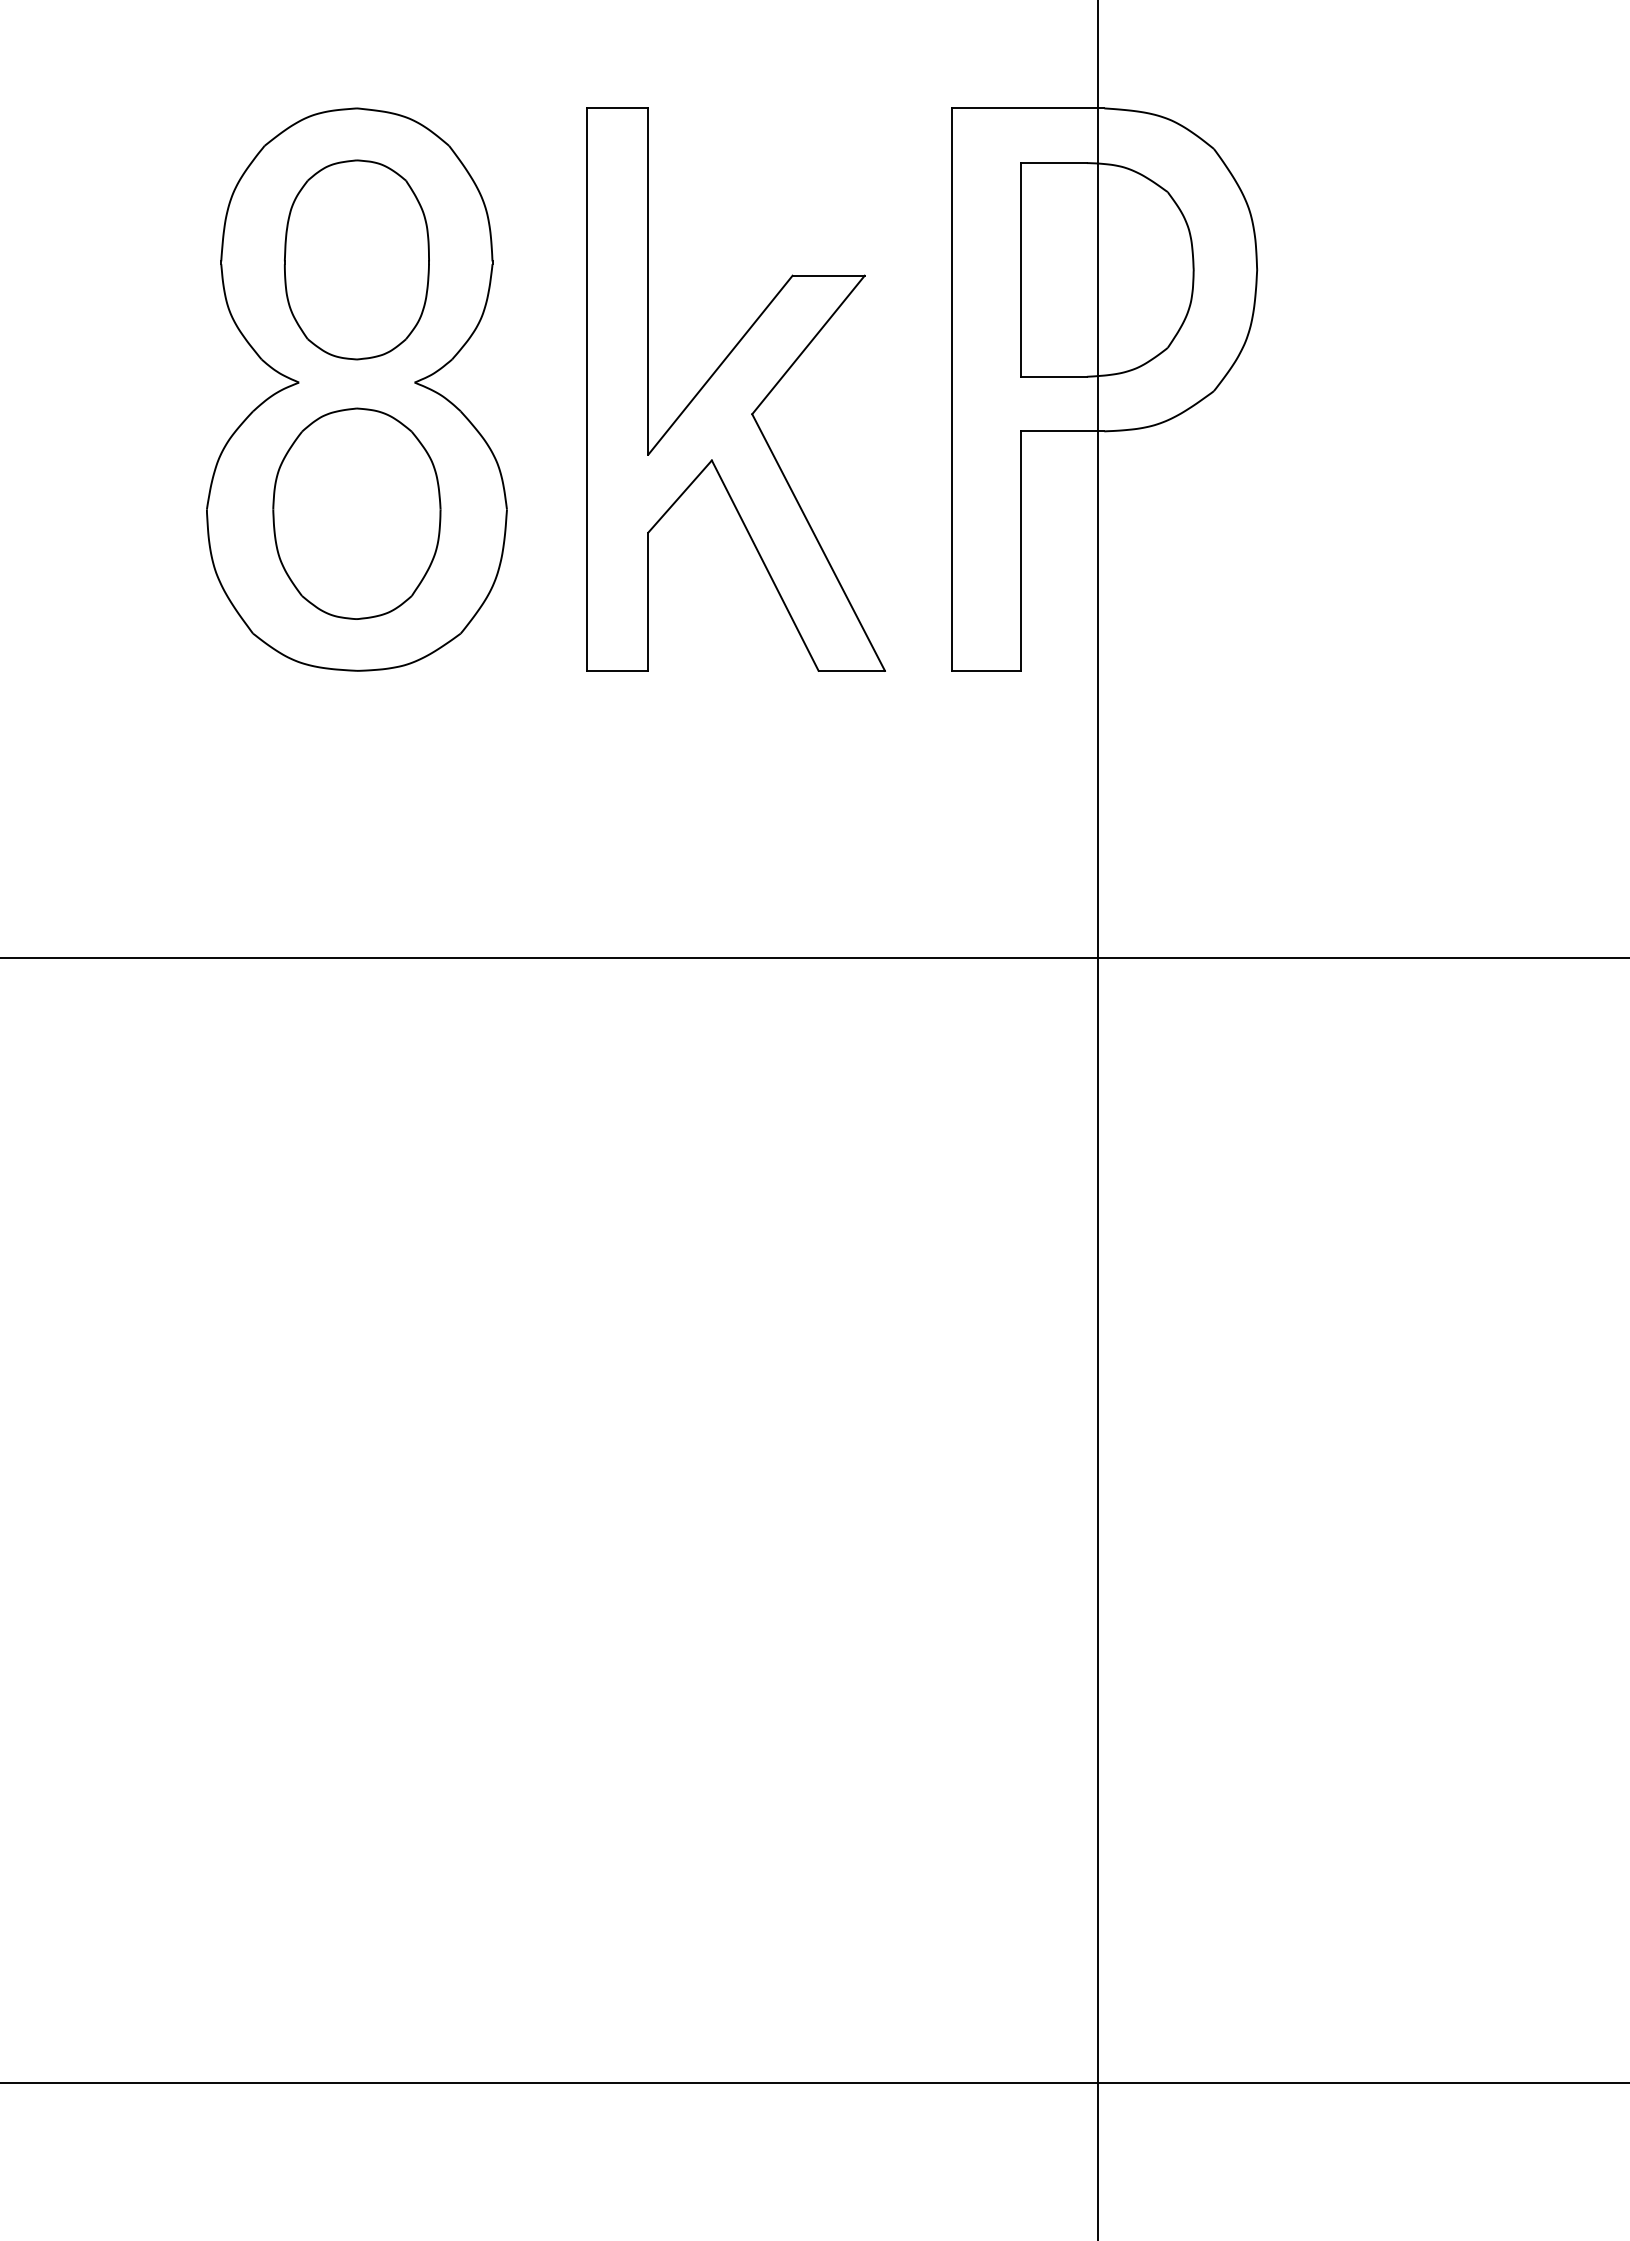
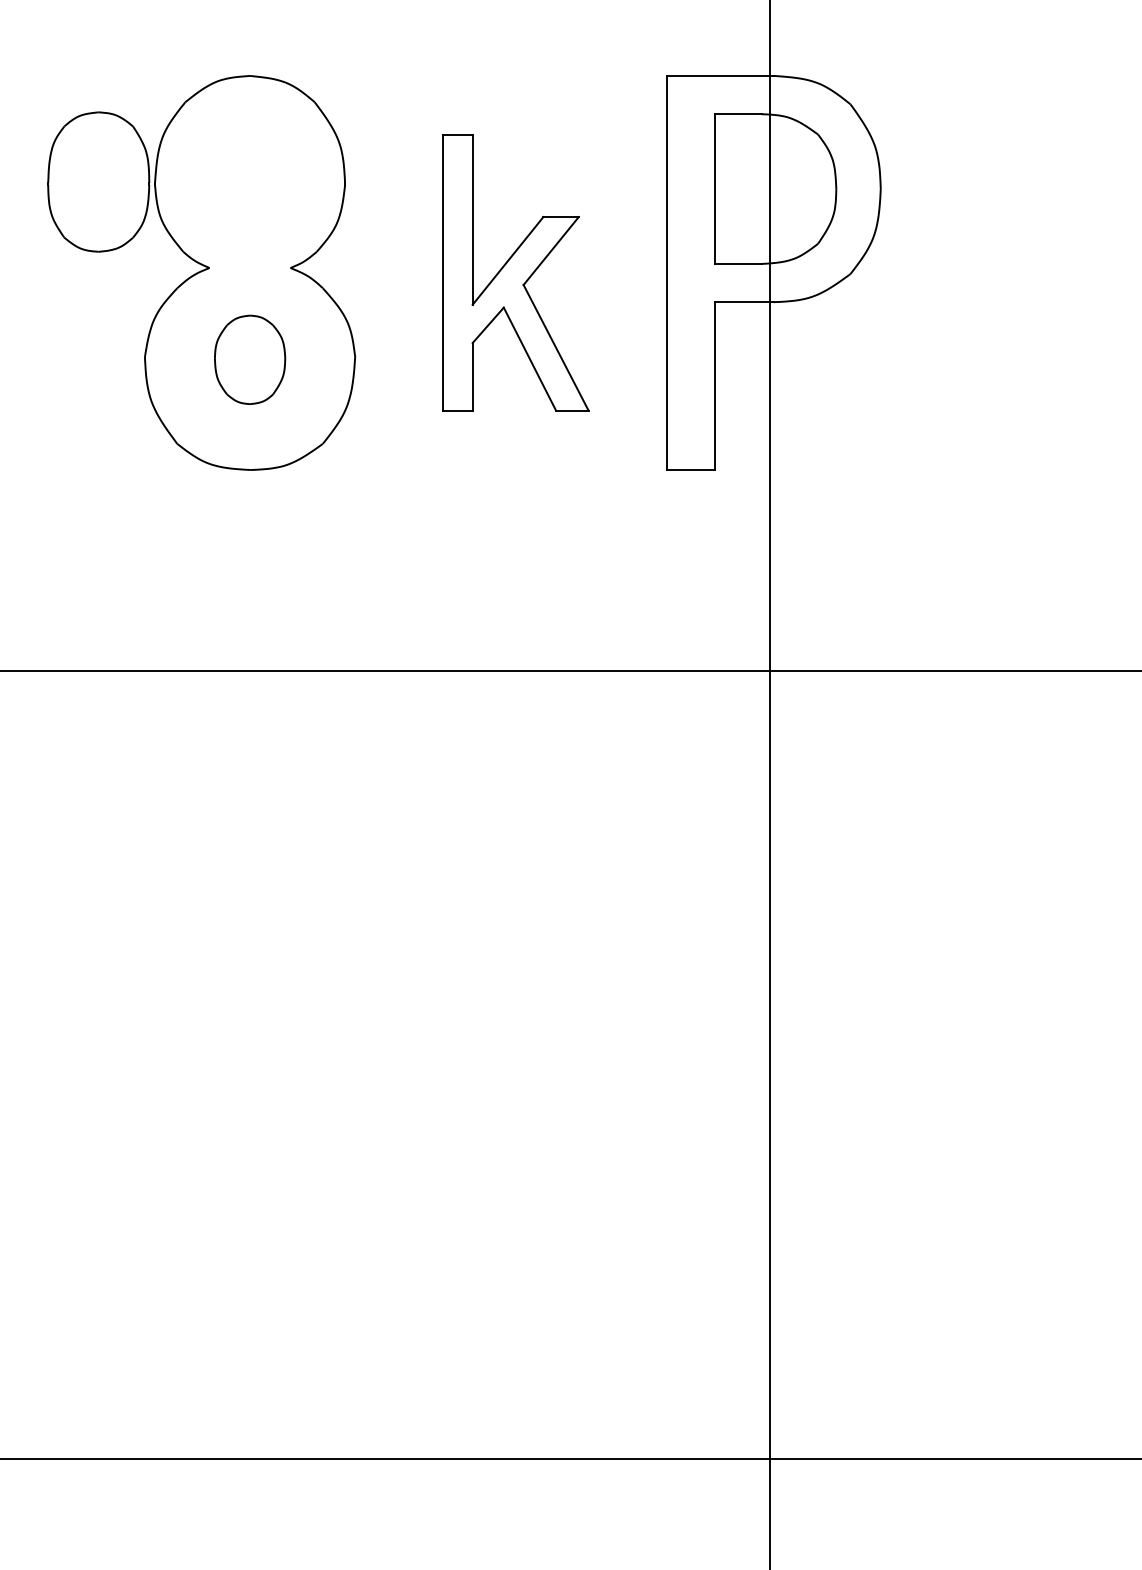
part: (356, 259) -> (98, 181), moved
part: (735, 389) -> (515, 272), size x0.7
part: (356, 513) -> (249, 359), size x0.6

